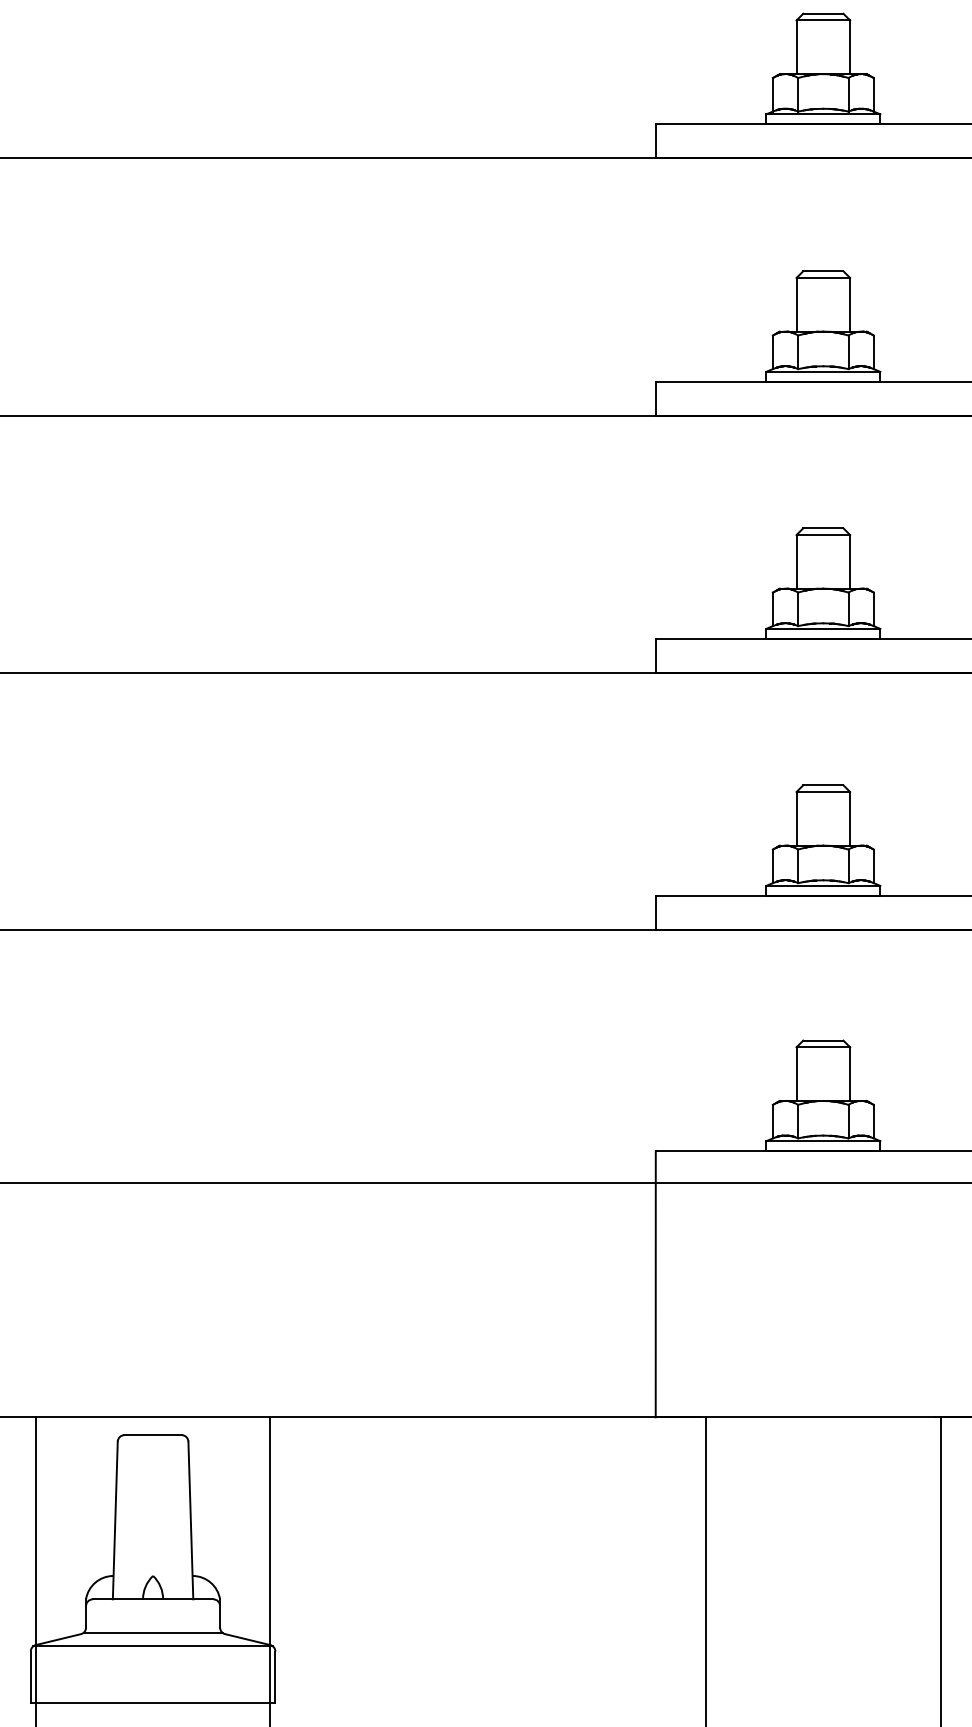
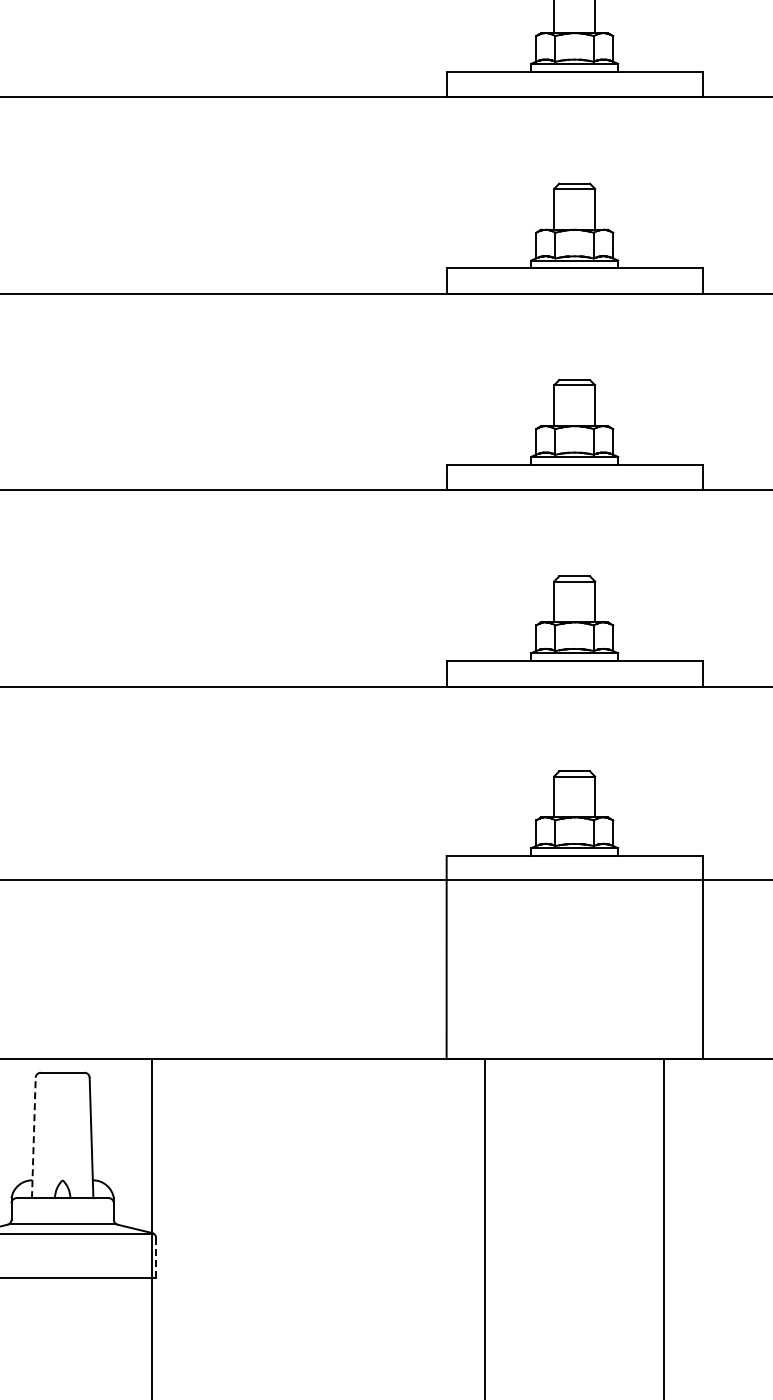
line: (114, 1519) -> (33, 1137), solid -> dashed
line: (275, 1677) -> (156, 1257), solid -> dashed

